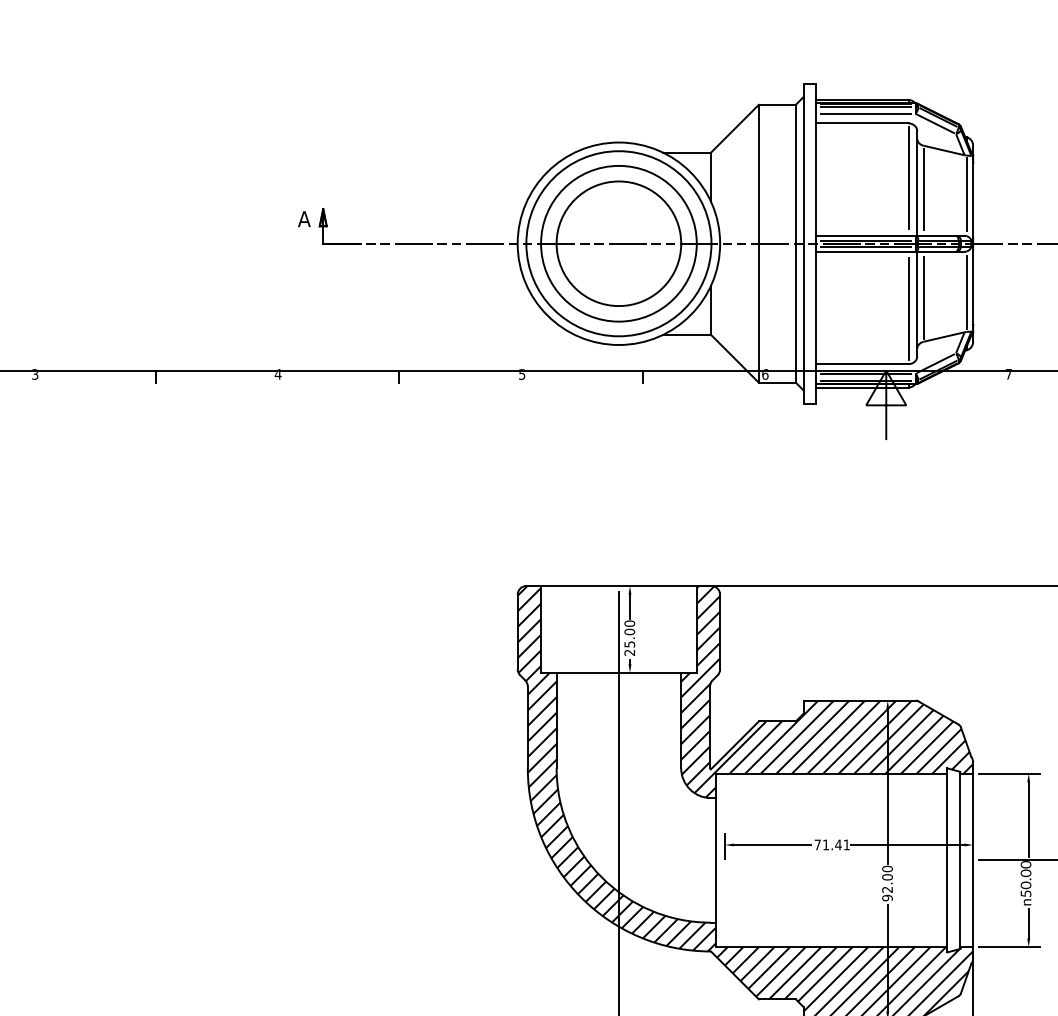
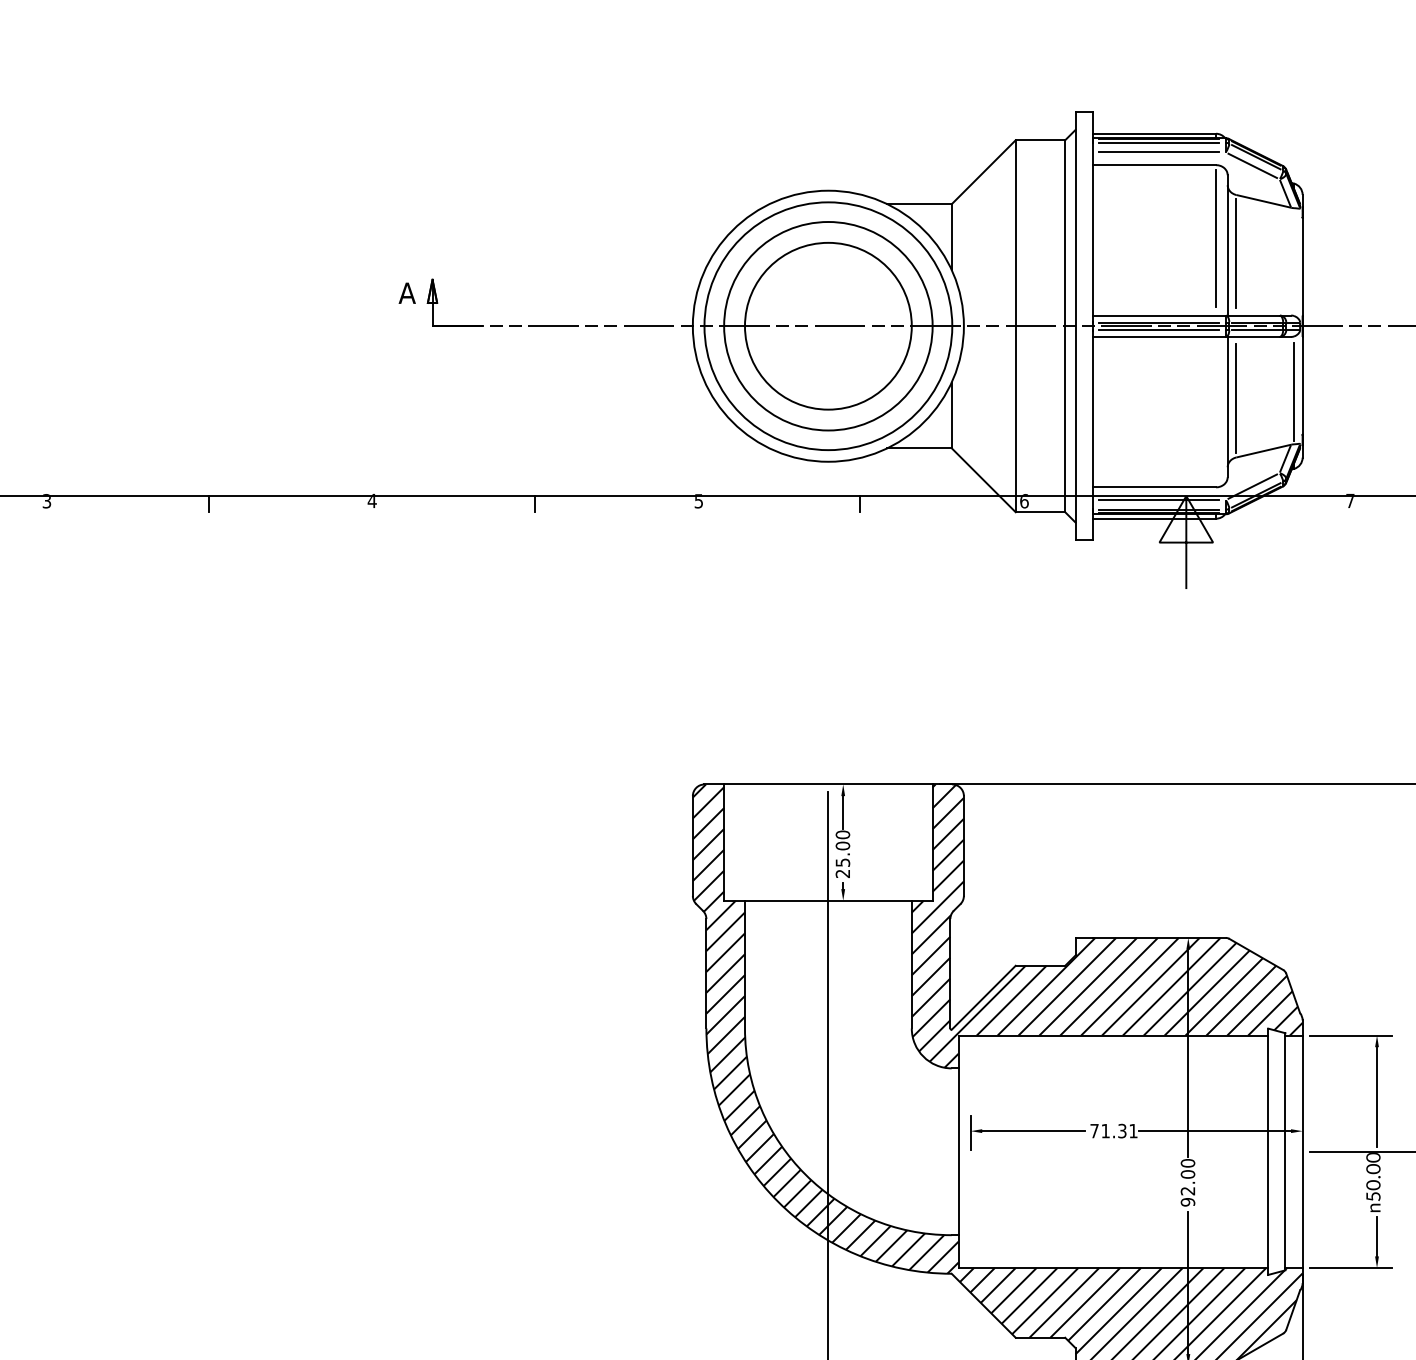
line: (966, 194) -> (1293, 260), removed
line: (908, 309) -> (1216, 414), removed
text: (838, 844) -> (1122, 1130), 71.41 -> 71.31

